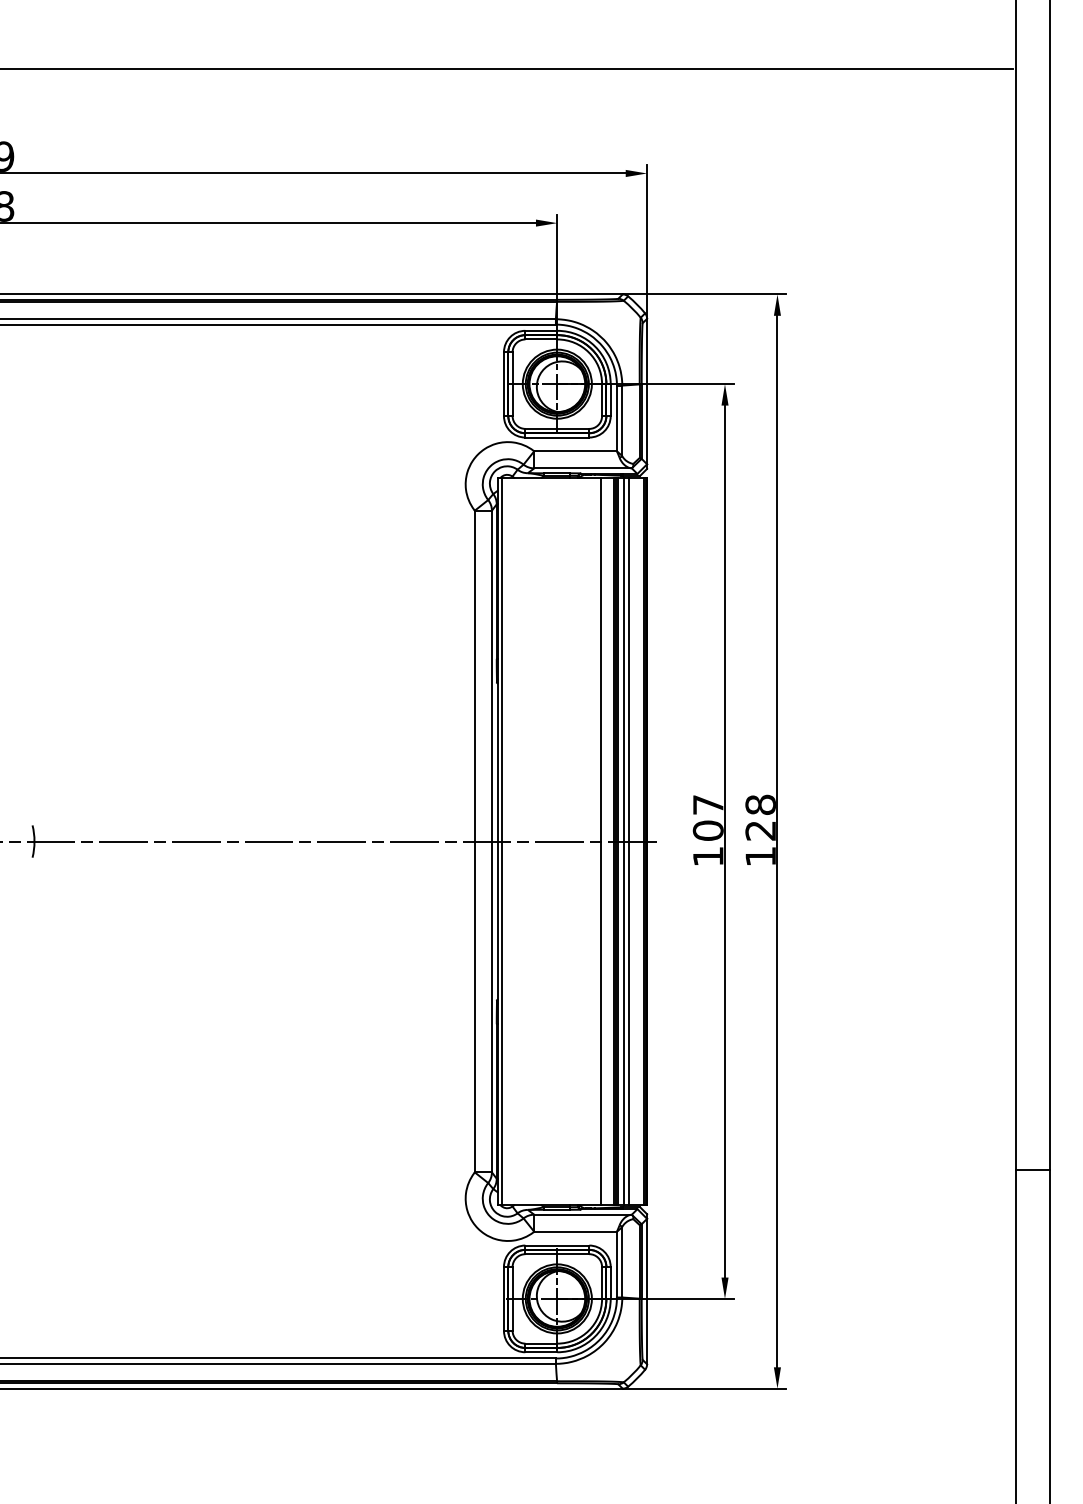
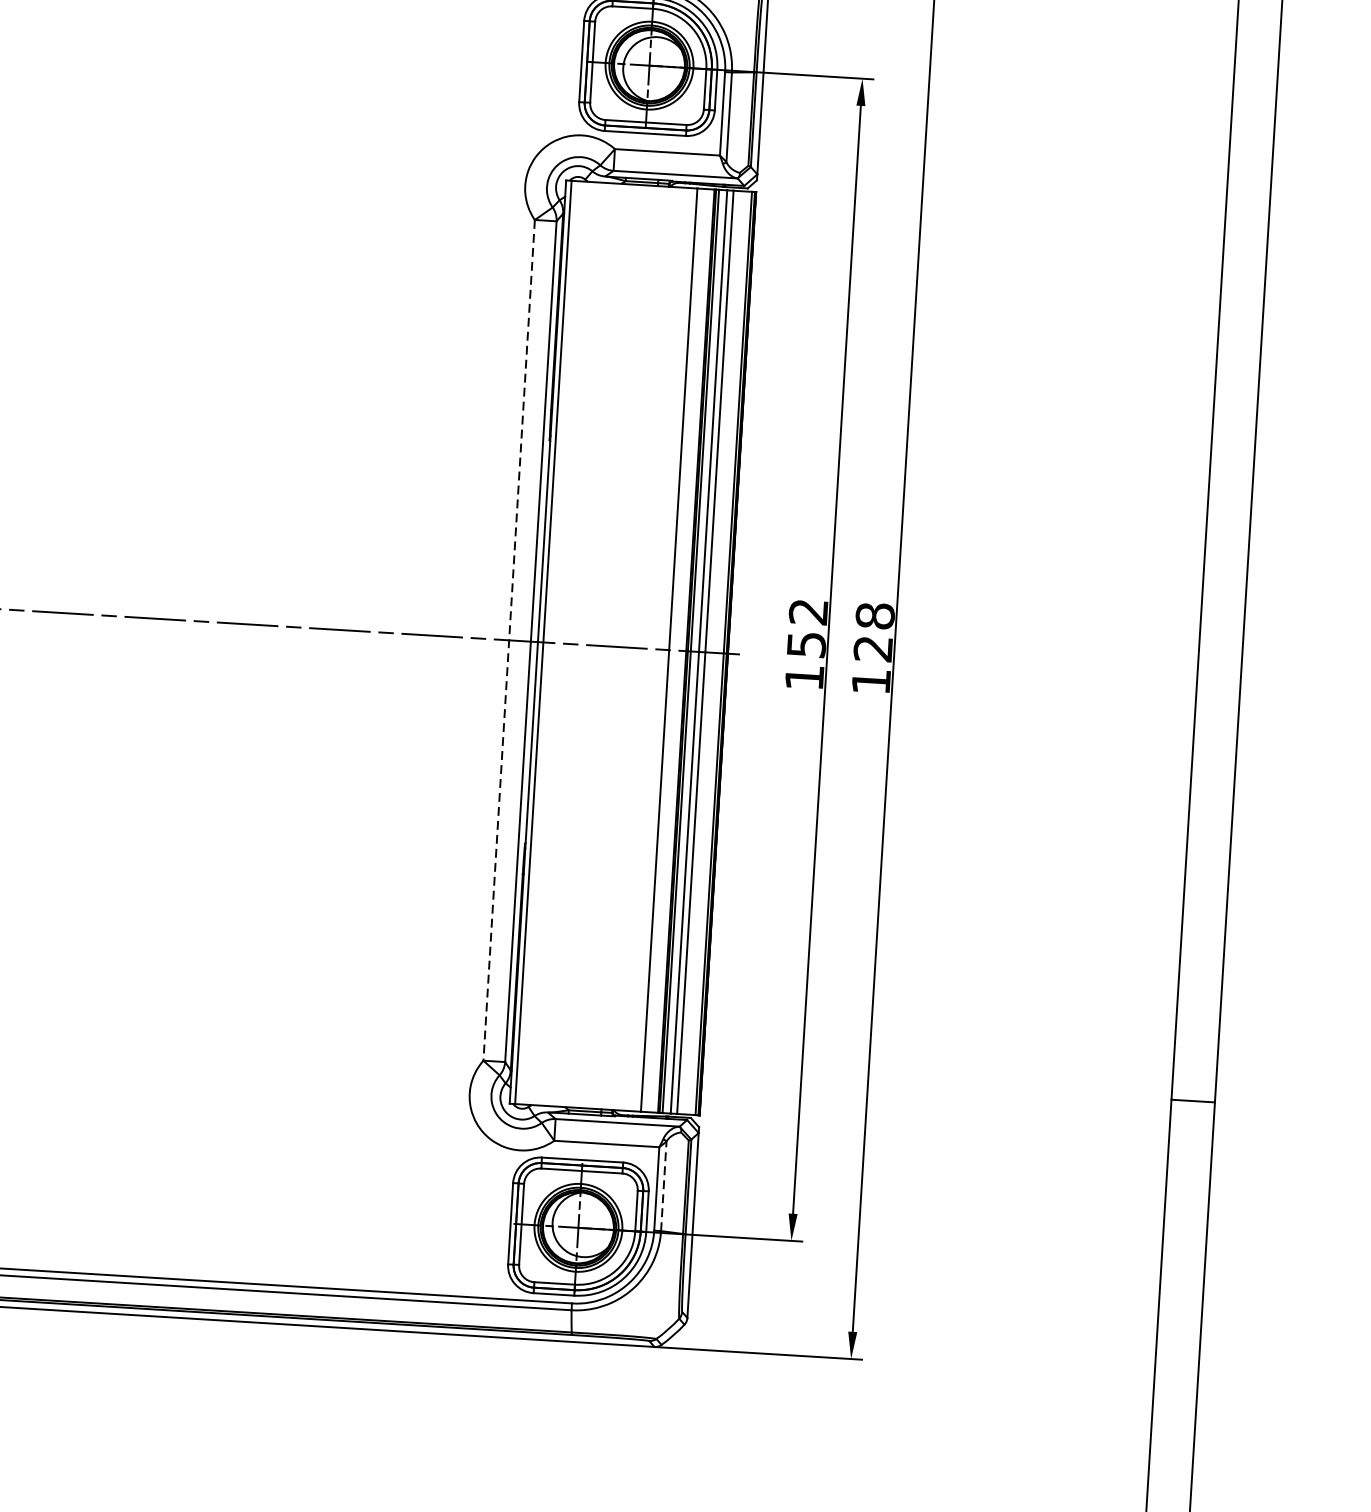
text: (707, 817) -> (806, 627), 107 -> 152
line: (474, 841) -> (508, 640), solid -> dashed
line: (622, 1261) -> (664, 1185), solid -> dashed

